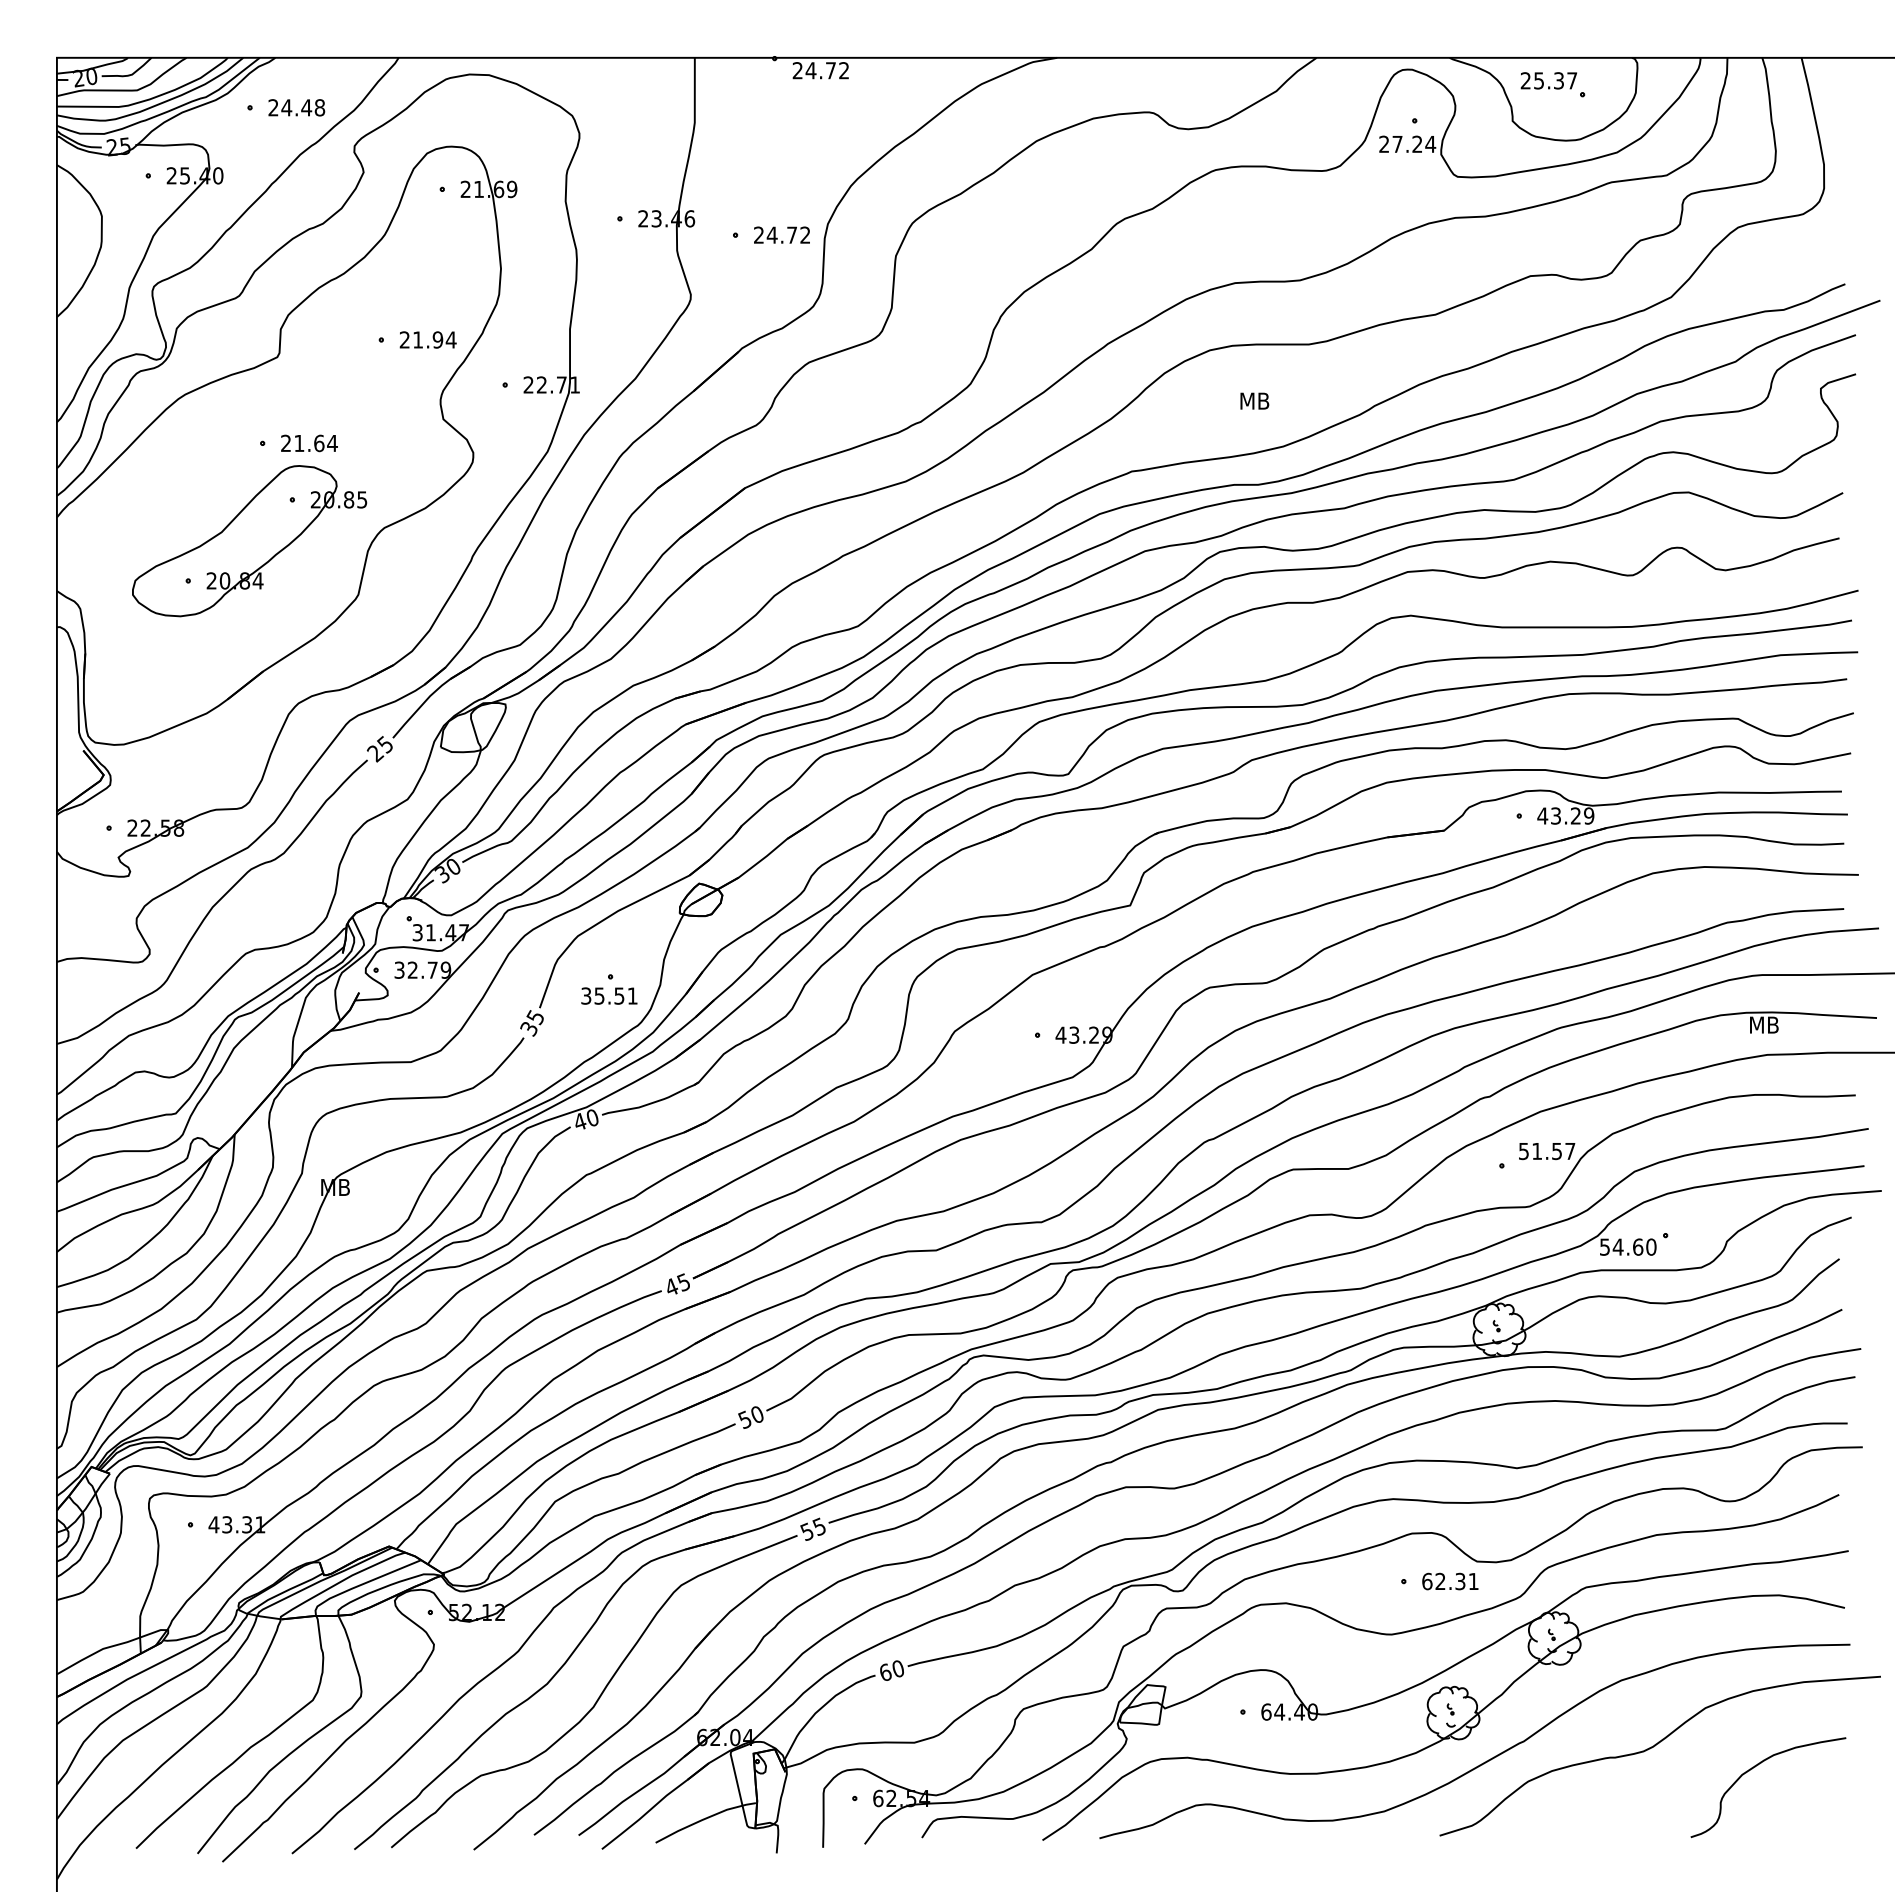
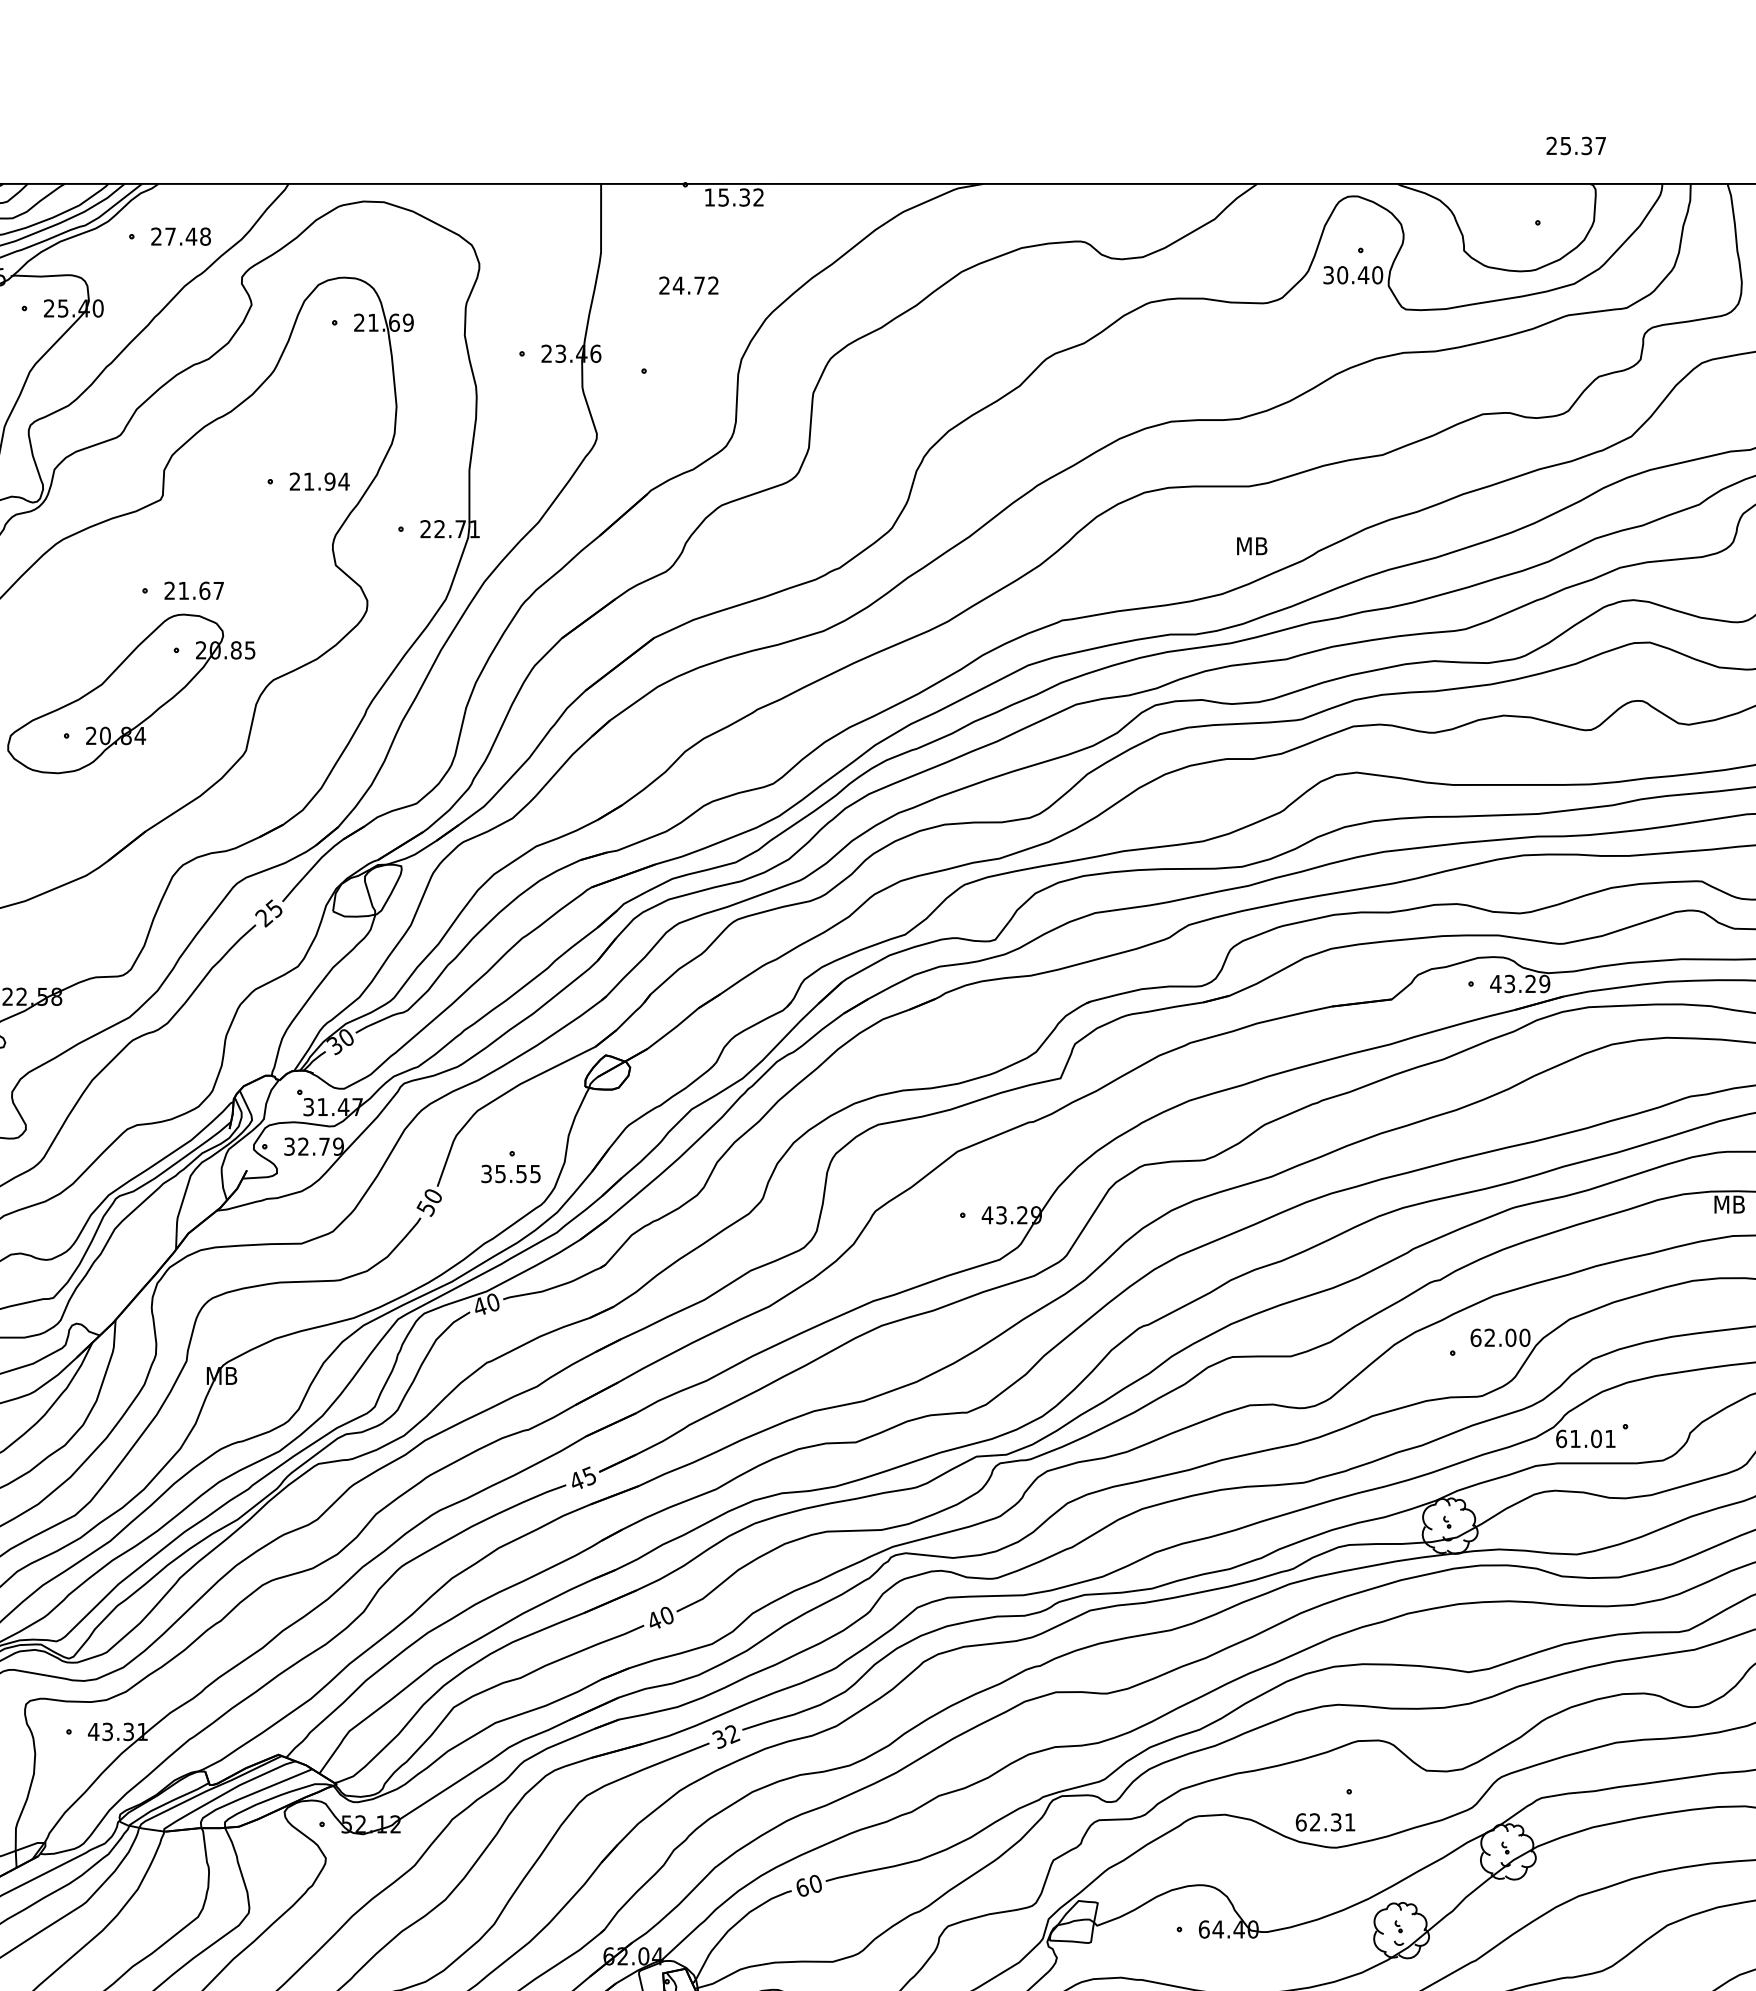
text: (813, 70) -> (726, 197), 24.72 -> 15.32
text: (1548, 80) -> (1575, 145), moved
text: (286, 107) -> (170, 236), 24.48 -> 27.48
text: (1407, 144) -> (1353, 275), 27.24 -> 30.40
text: (781, 234) -> (688, 284), moved
text: (1254, 400) -> (1251, 545), moved
text: (332, 443) -> (218, 590), 21.64 -> 21.67
text: (632, 995) -> (535, 1173), 35.51 -> 35.55
text: (531, 1021) -> (428, 1200), 35 -> 50
text: (1546, 1151) -> (1499, 1337), 51.57 -> 62.00
text: (1627, 1246) -> (1585, 1438), 54.60 -> 61.01
text: (744, 1419) -> (653, 1620), 50 -> 40
text: (813, 1527) -> (726, 1734), 55 -> 32
text: (1450, 1581) -> (1325, 1822), moved

